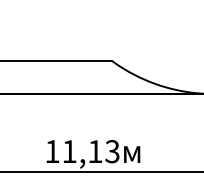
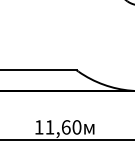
text: (103, 151) -> (71, 127), 11,13 -> 11,60

